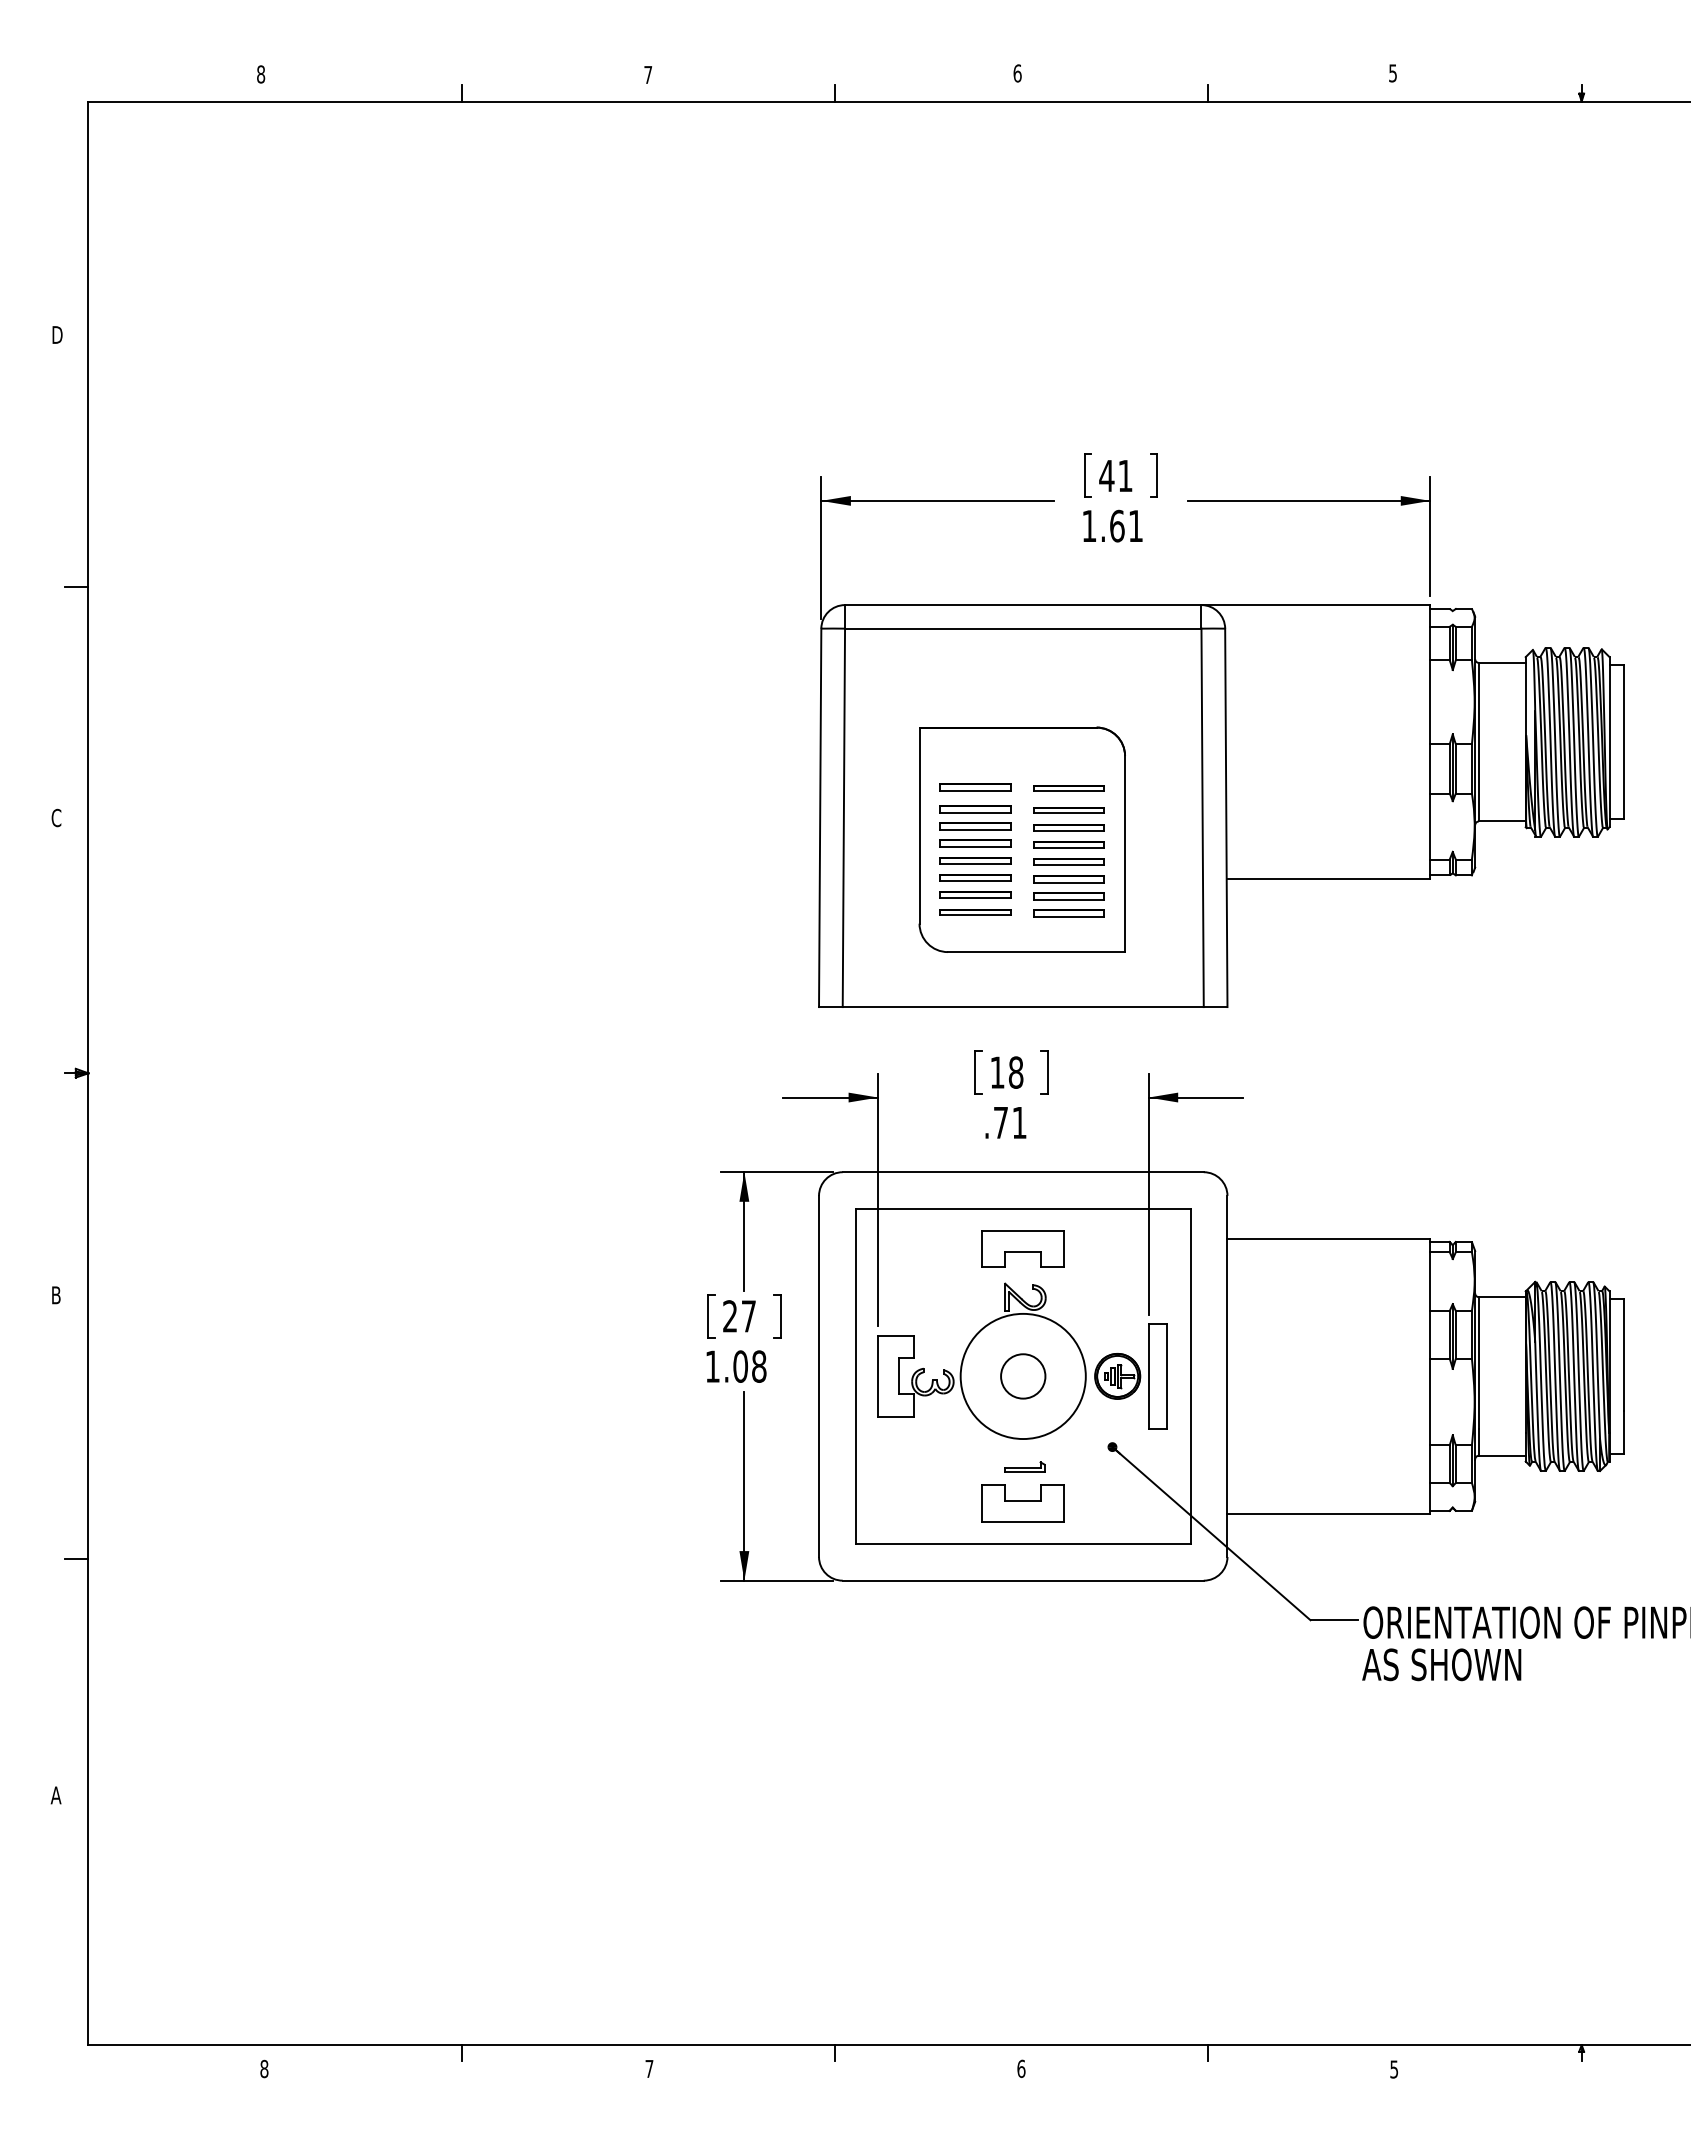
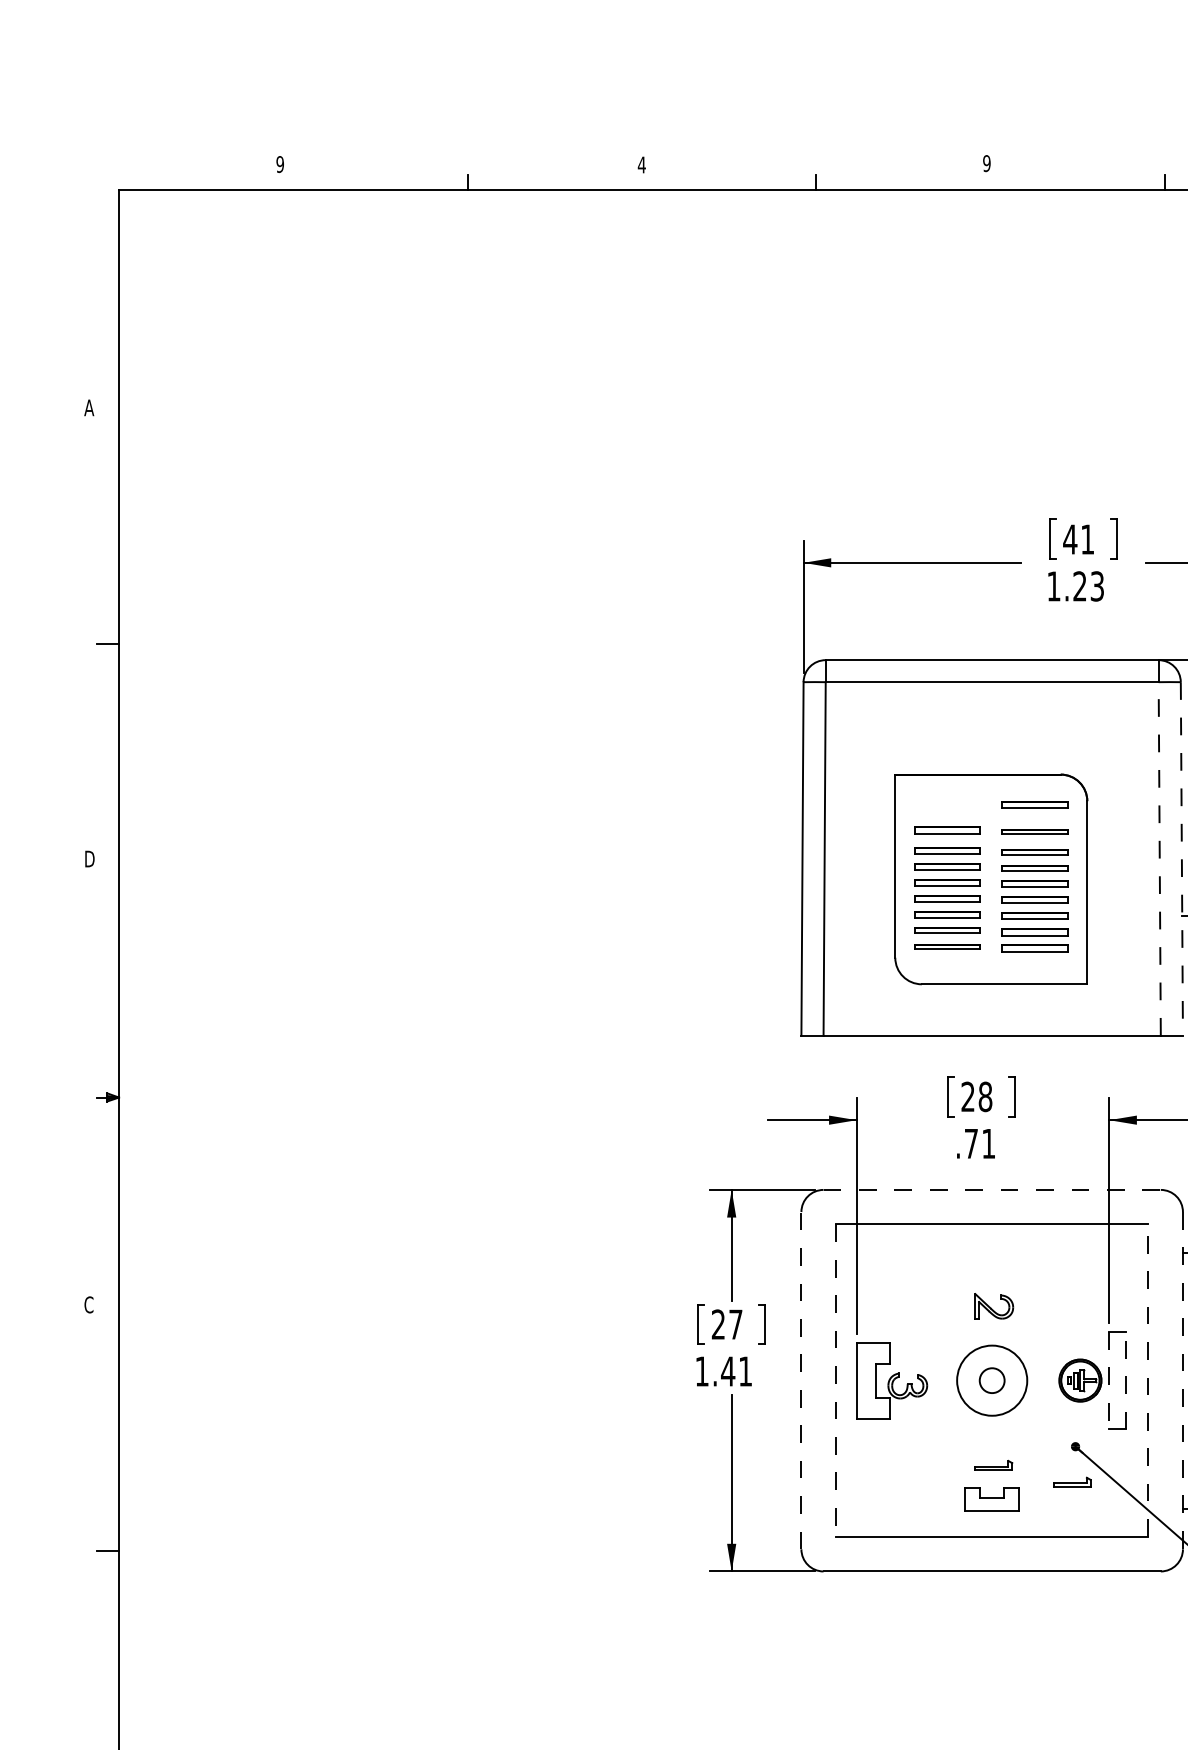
text: (1017, 73) -> (986, 163), 6 -> 9
text: (261, 74) -> (280, 164), 8 -> 9
text: (647, 74) -> (641, 164), 7 -> 4
text: (56, 334) -> (89, 407), D -> A
text: (1126, 525) -> (1088, 585), 1.61 -> 1.23
part: (1068, 759) -> (1034, 804), added
text: (56, 817) -> (89, 858), C -> D
line: (1202, 817) -> (1159, 858), solid -> dashed
line: (1226, 818) -> (1182, 859), solid -> dashed
text: (997, 1072) -> (968, 1096), 18 -> 28
line: (1023, 1172) -> (992, 1190), solid -> dashed
part: (1022, 1248) -> (991, 1261), removed
text: (56, 1295) -> (89, 1305), B -> C
text: (749, 1366) -> (736, 1371), 1.08 -> 1.41
line: (1166, 1375) -> (1125, 1379), solid -> dashed
line: (1190, 1375) -> (1148, 1379), solid -> dashed
line: (819, 1376) -> (801, 1380), solid -> dashed
line: (856, 1376) -> (836, 1380), solid -> dashed
circle: (1022, 1376) -> (991, 1380), size x0.6
circle: (1023, 1376) -> (992, 1380), size x0.6
line: (1148, 1376) -> (1109, 1380), solid -> dashed
line: (1227, 1376) -> (1182, 1380), solid -> dashed
part: (1108, 1484) -> (1071, 1481), added
part: (1022, 1503) -> (991, 1499), size x0.7

